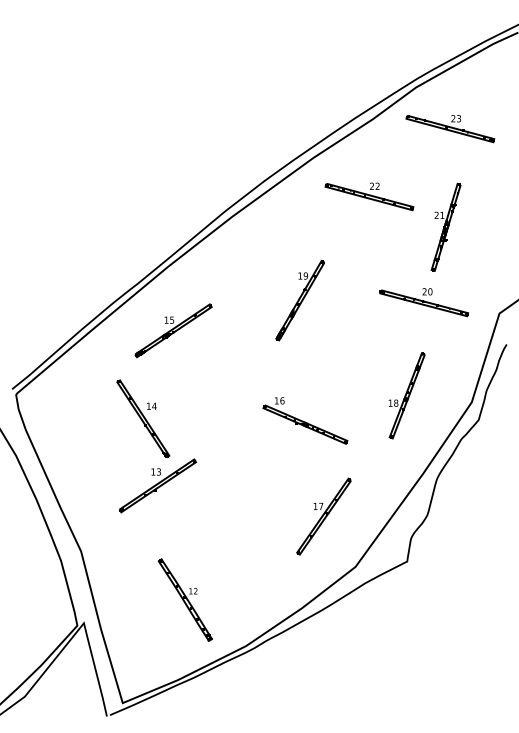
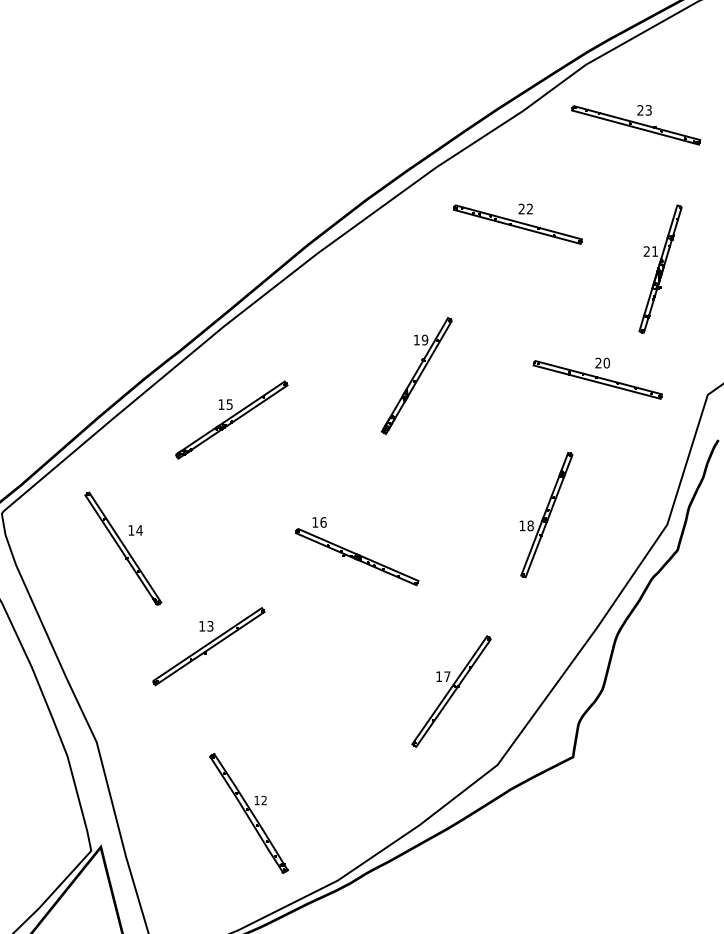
part: (445, 226) -> (659, 267), moved
part: (406, 395) -> (545, 514), moved
part: (143, 418) -> (123, 548), moved
part: (305, 420) -> (357, 551), moved

